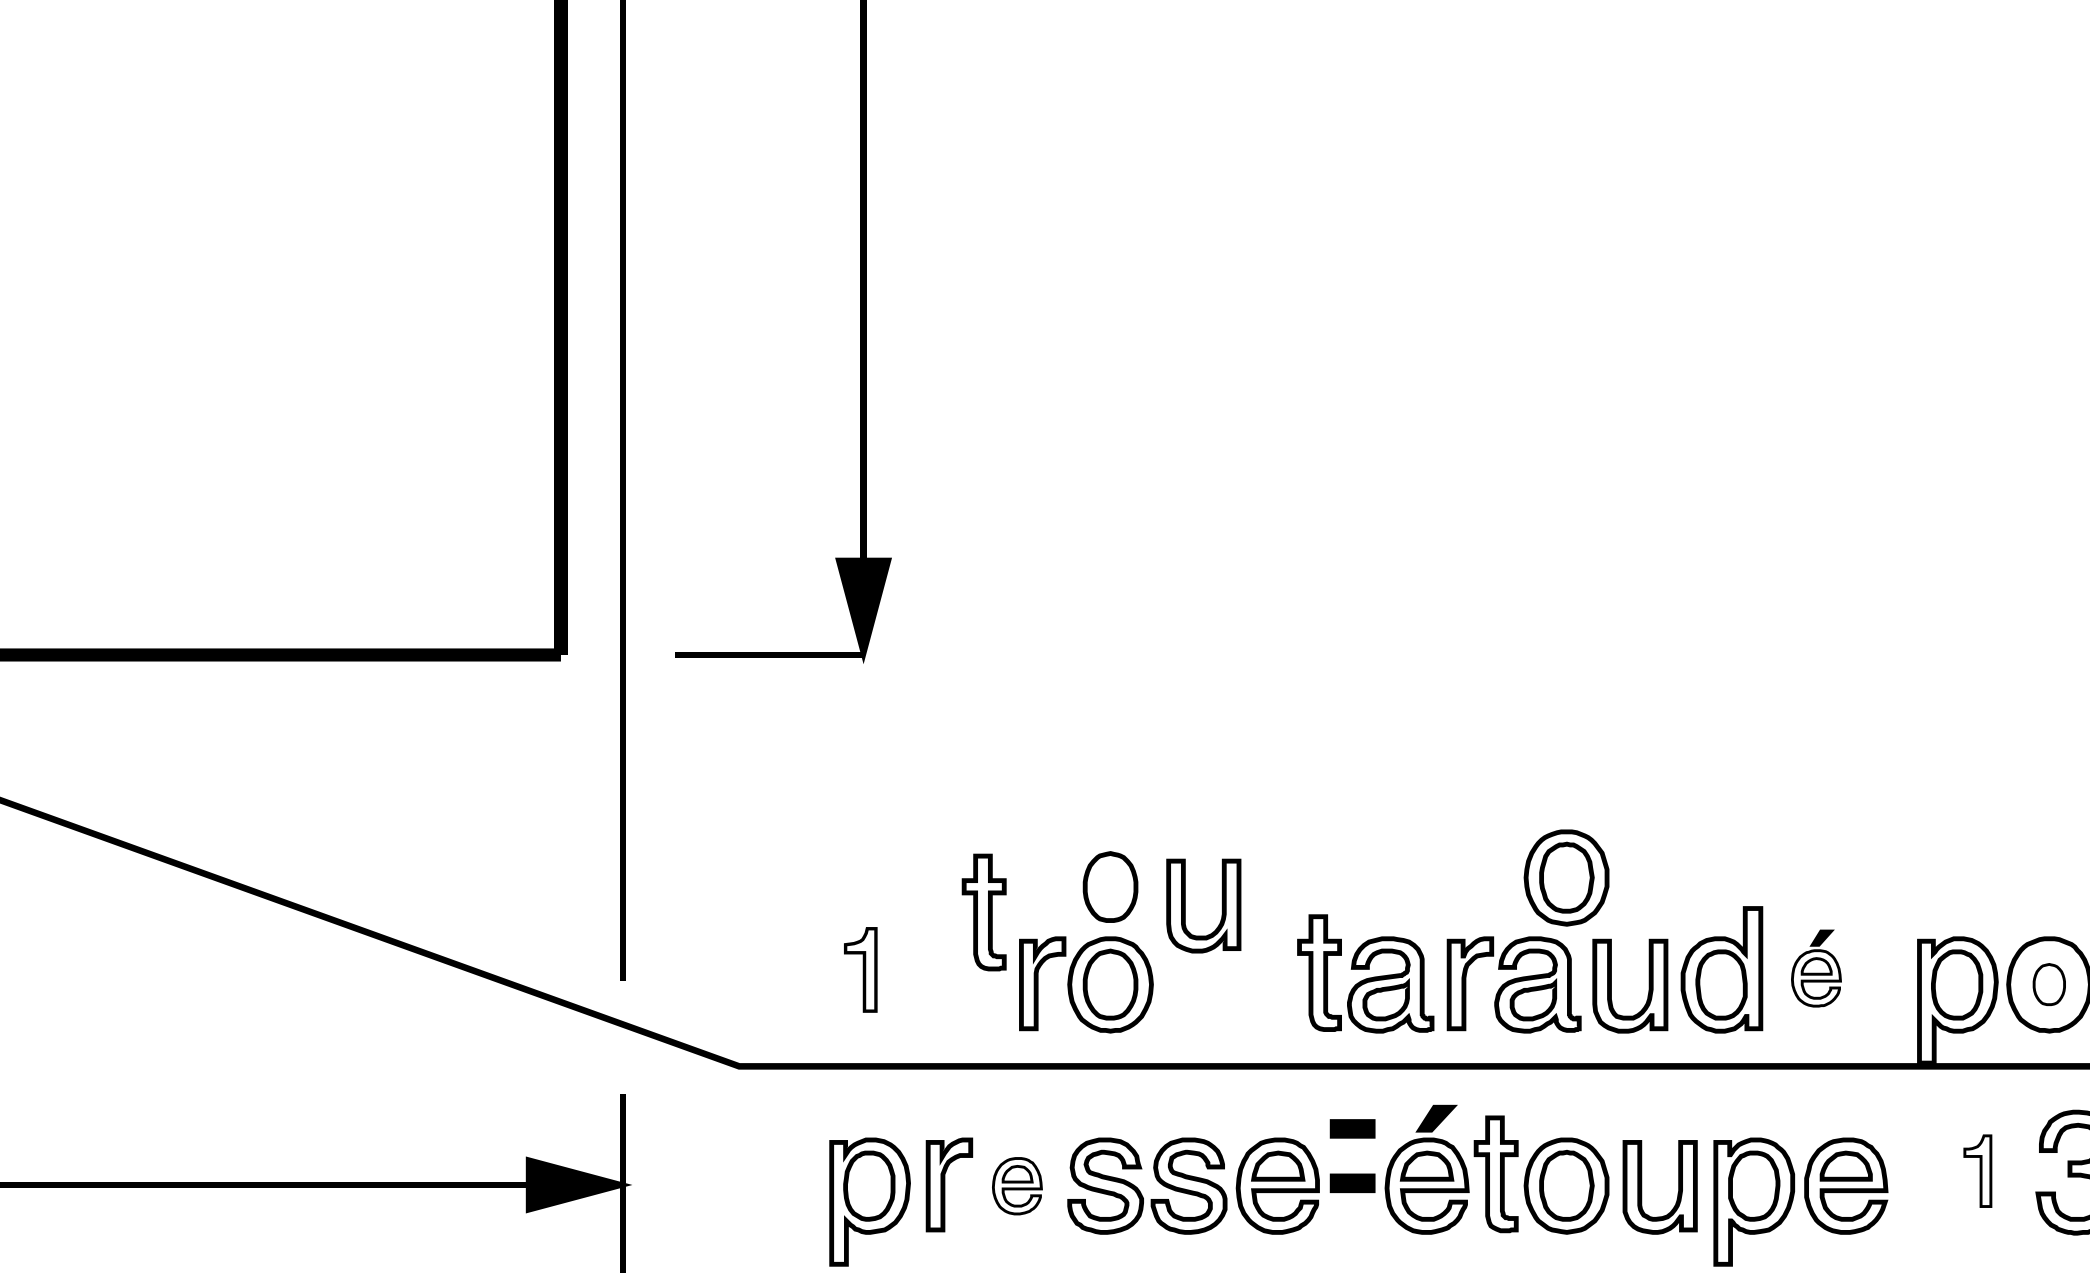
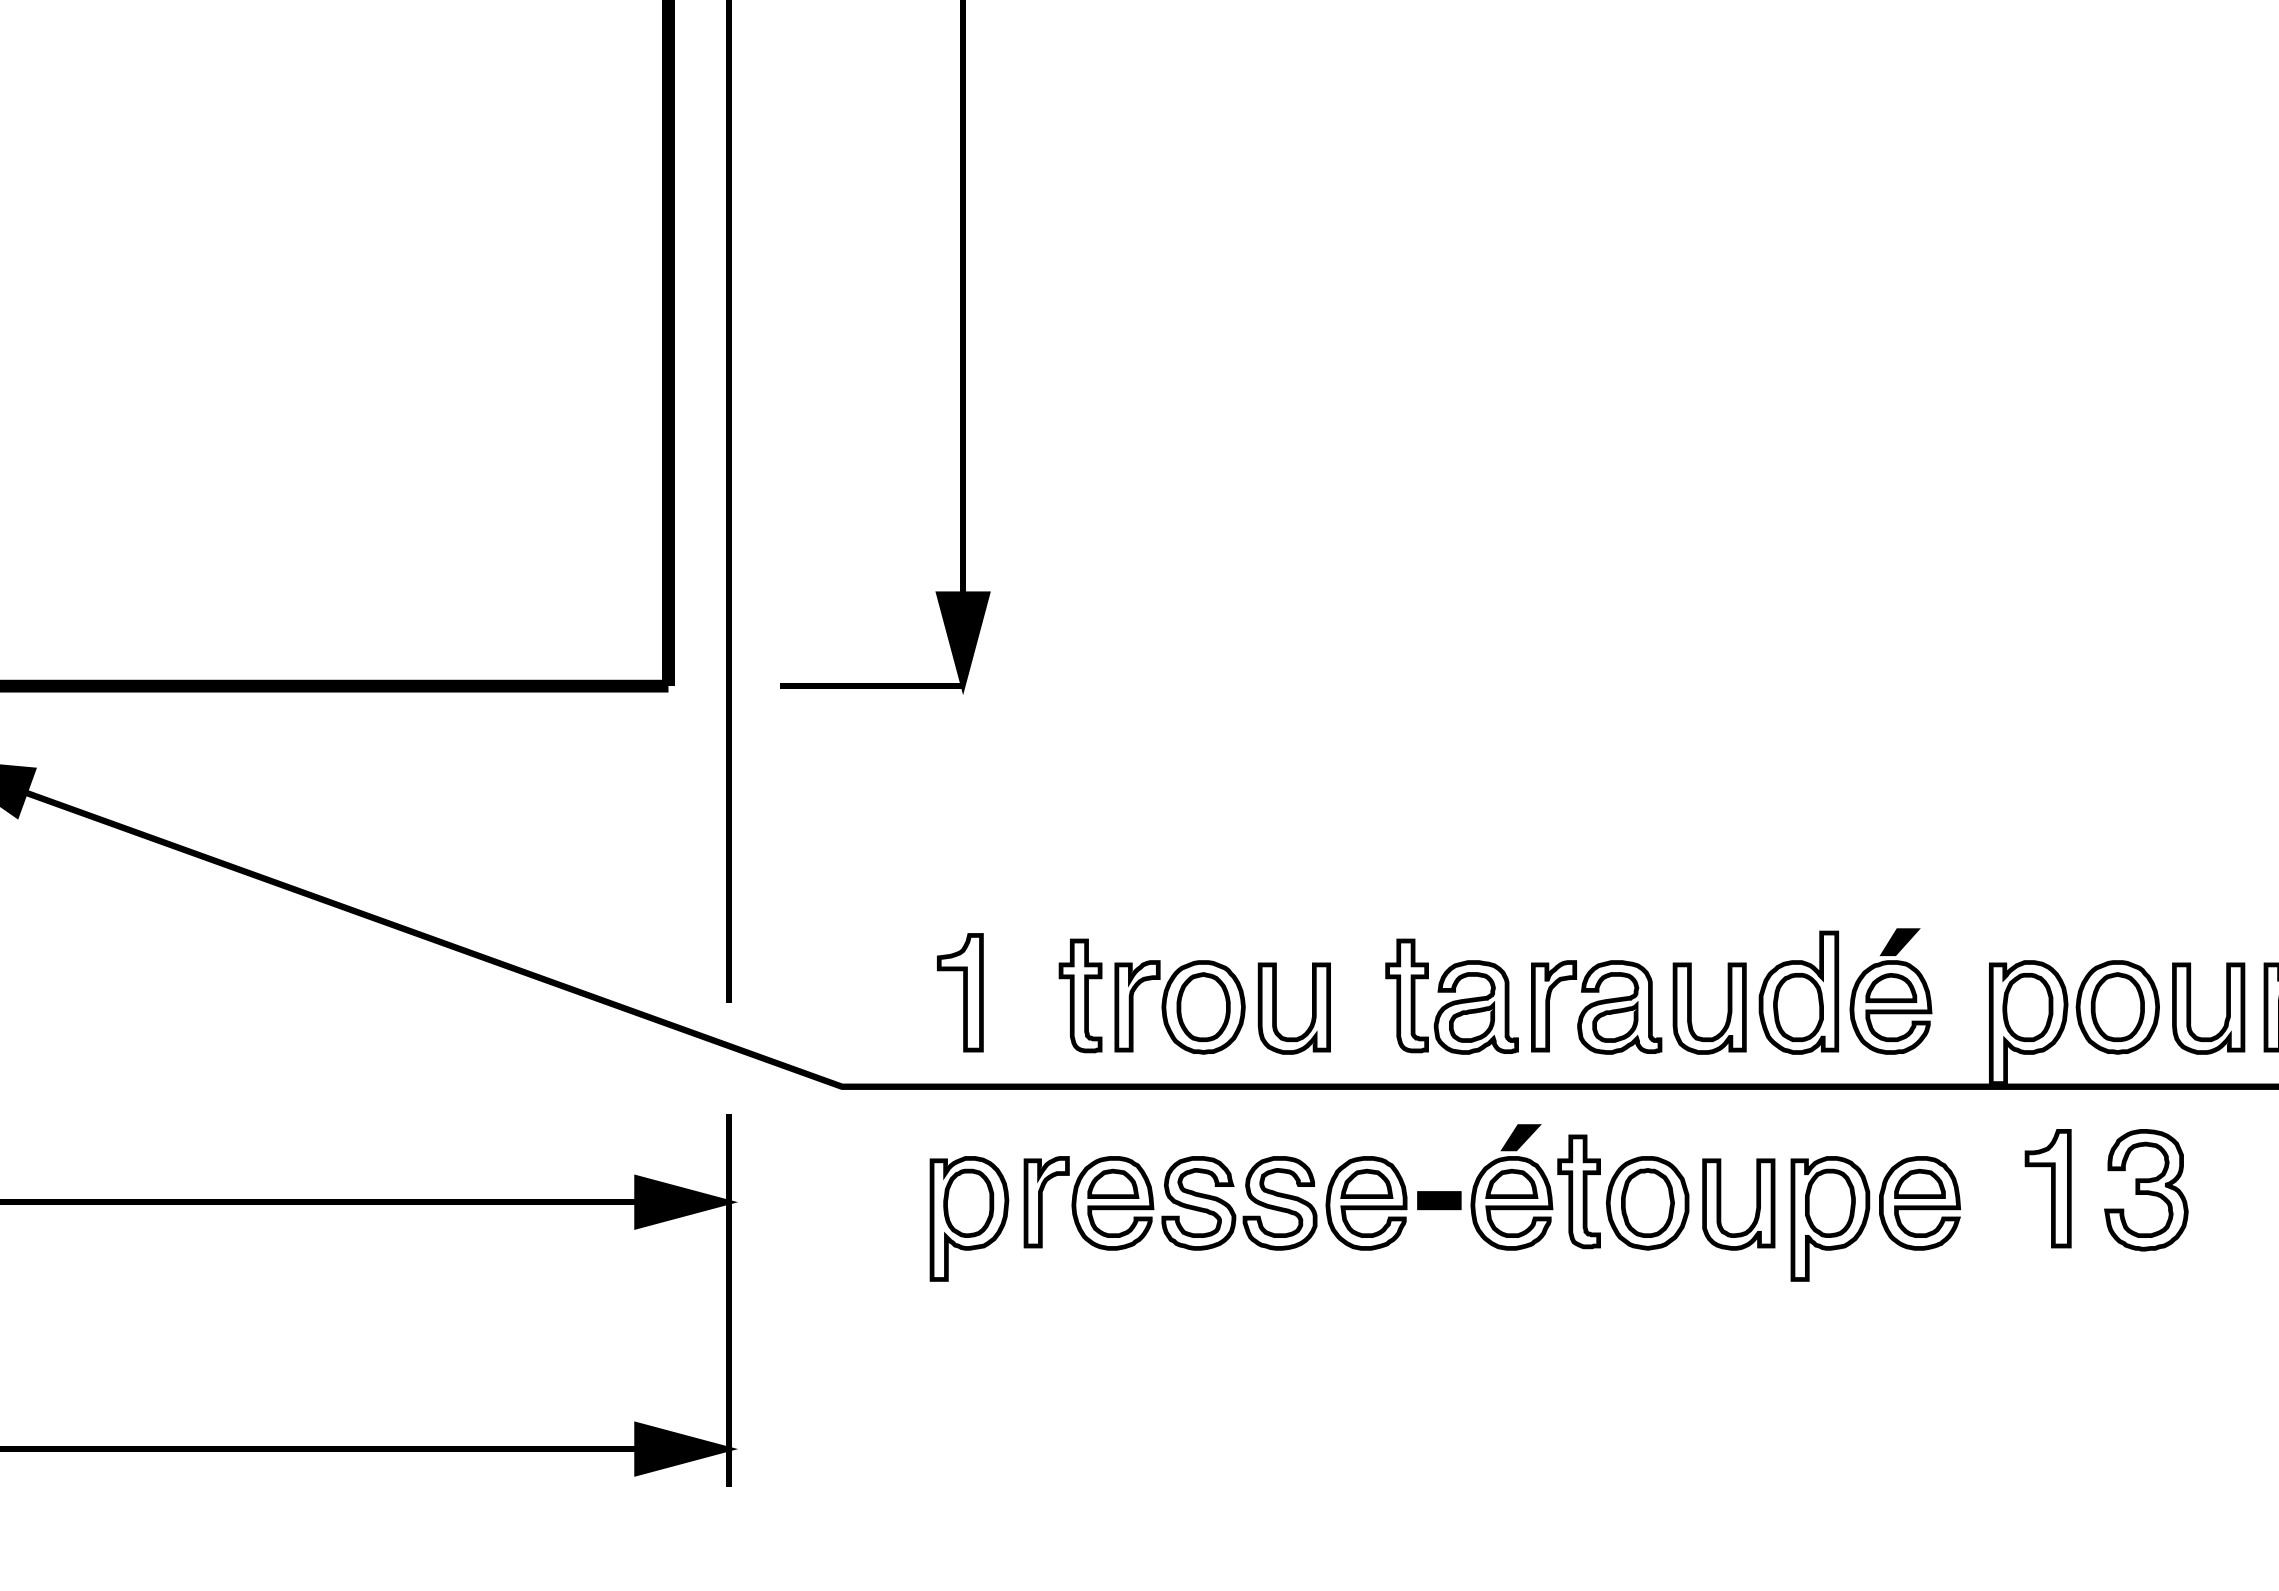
part: (1566, 878) -> (1647, 903), removed
part: (1110, 886) -> (1203, 911), removed
part: (1185, 905) -> (1276, 1008), moved
part: (984, 912) -> (1080, 995), moved
part: (1815, 968) -> (1890, 991), size x1.67
part: (860, 969) -> (960, 992), size x1.43
part: (2049, 983) -> (2117, 1006), size x1.67
part: (1352, 1128) -> (1439, 1147), removed
part: (1977, 1170) -> (2047, 1188), size x1.67
part: (1016, 1186) -> (1112, 1203), size x1.67

